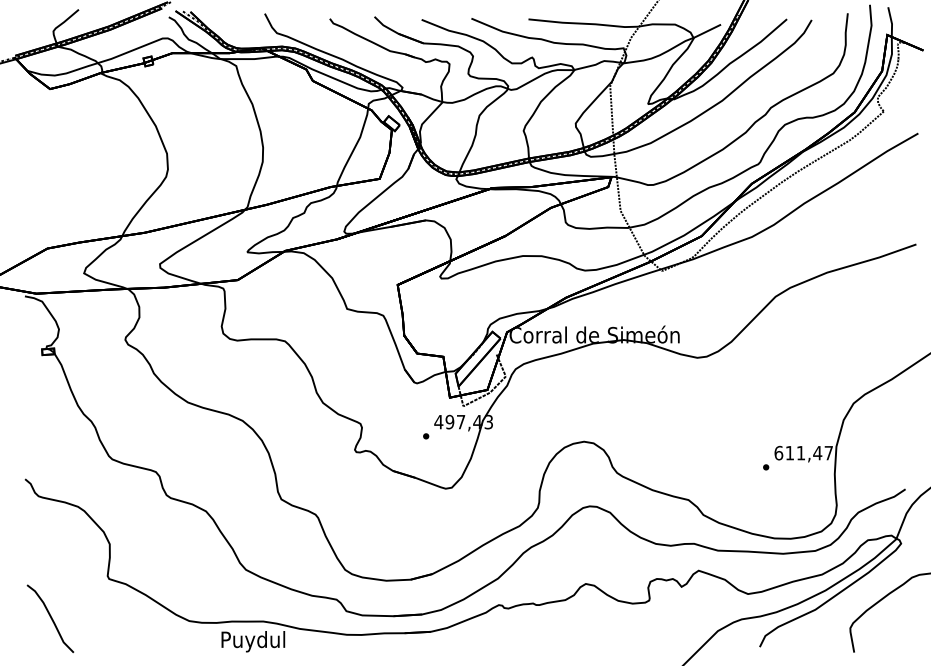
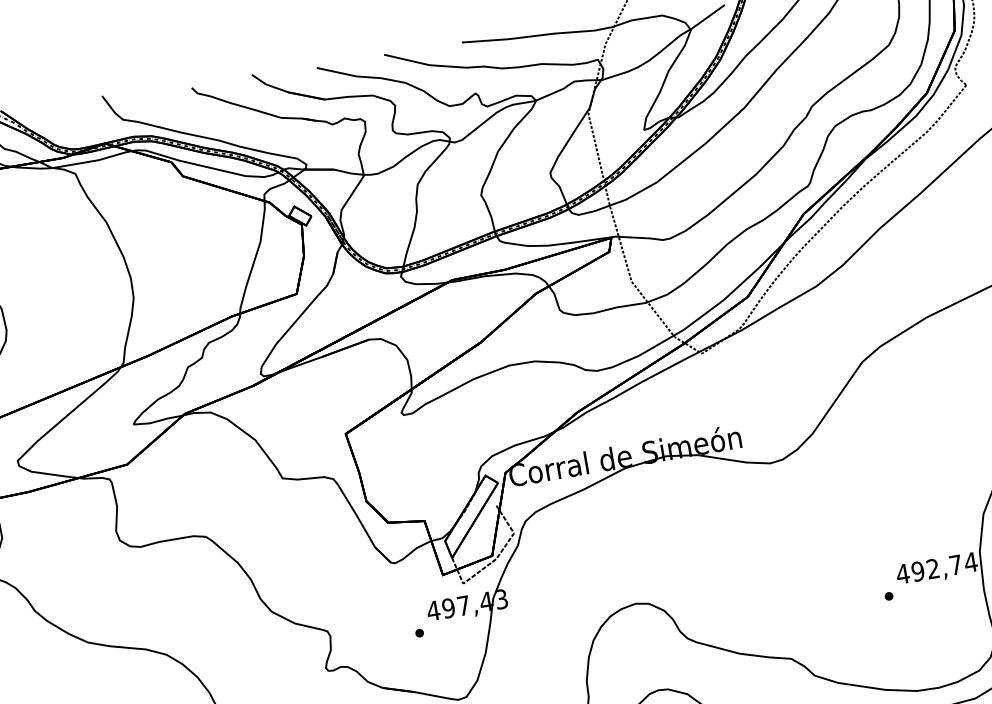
text: (803, 452) -> (936, 567), 611,47 -> 492,74

